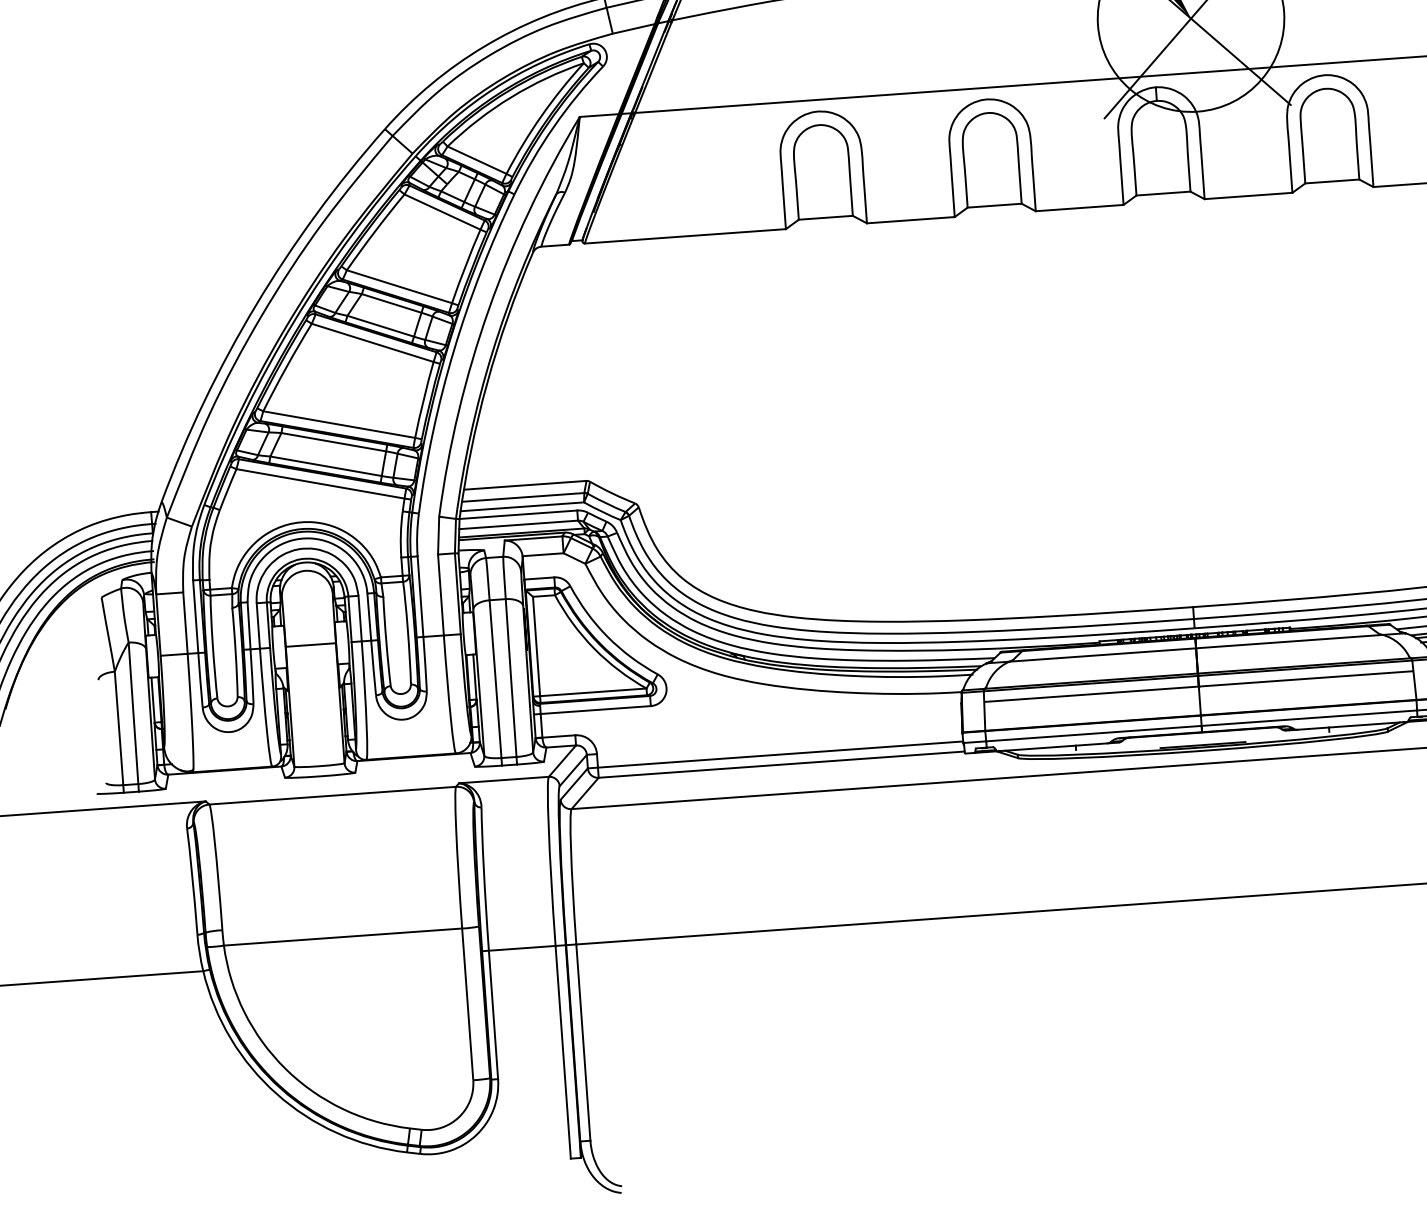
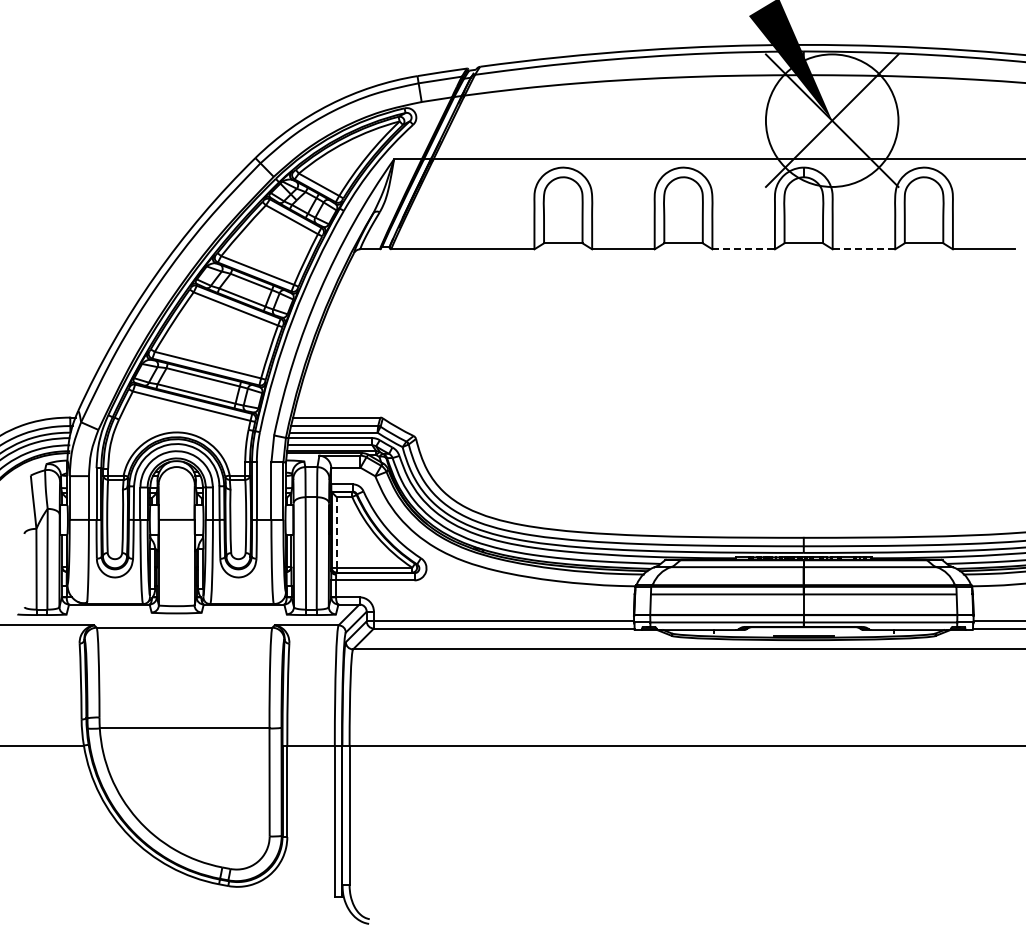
line: (1247, 196) -> (863, 249), solid -> dashed
line: (1080, 208) -> (744, 249), solid -> dashed
line: (536, 645) -> (336, 531), solid -> dashed

